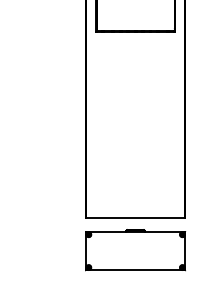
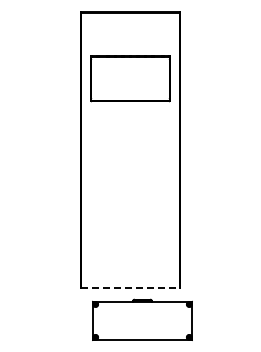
line: (135, 217) -> (130, 287), solid -> dashed
part: (135, 249) -> (142, 319), moved

